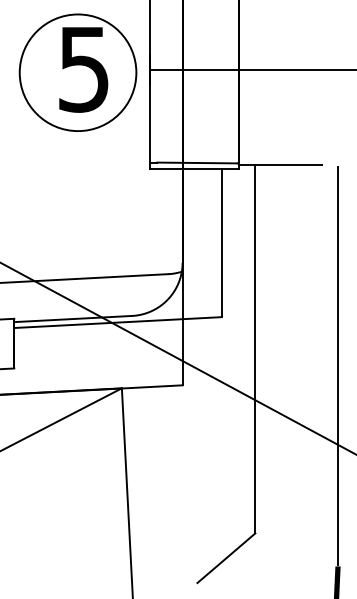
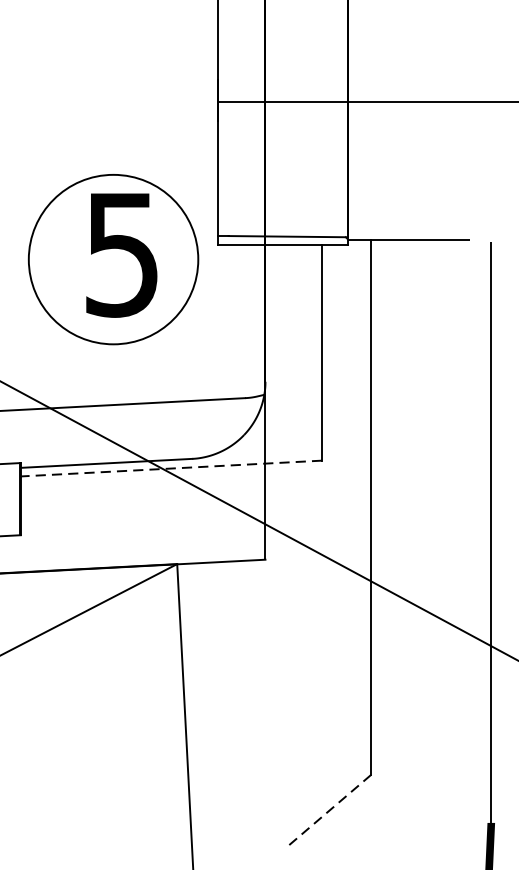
part: (77, 72) -> (112, 259), moved
line: (117, 322) -> (170, 468), solid -> dashed
line: (226, 558) -> (329, 811), solid -> dashed

